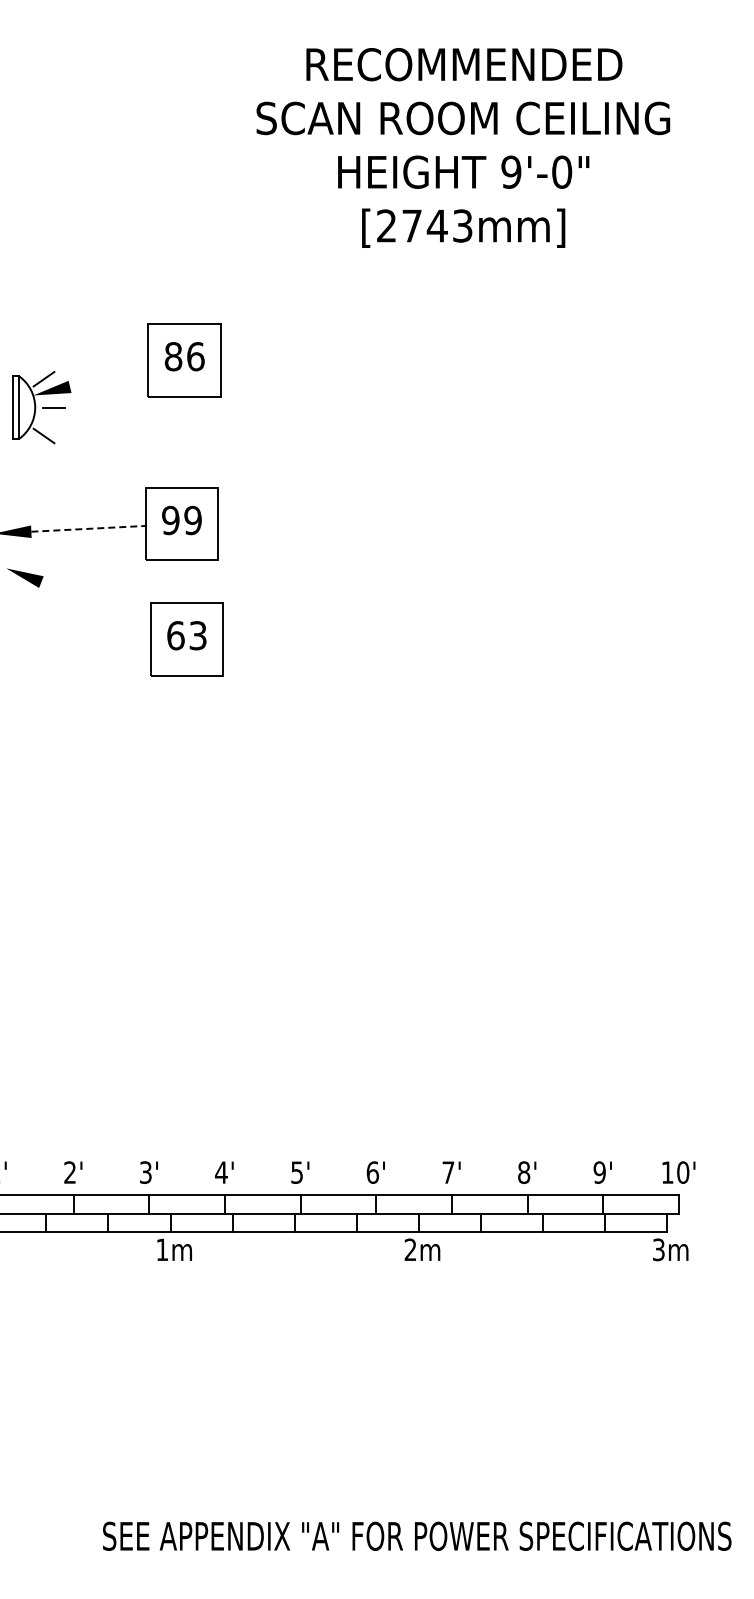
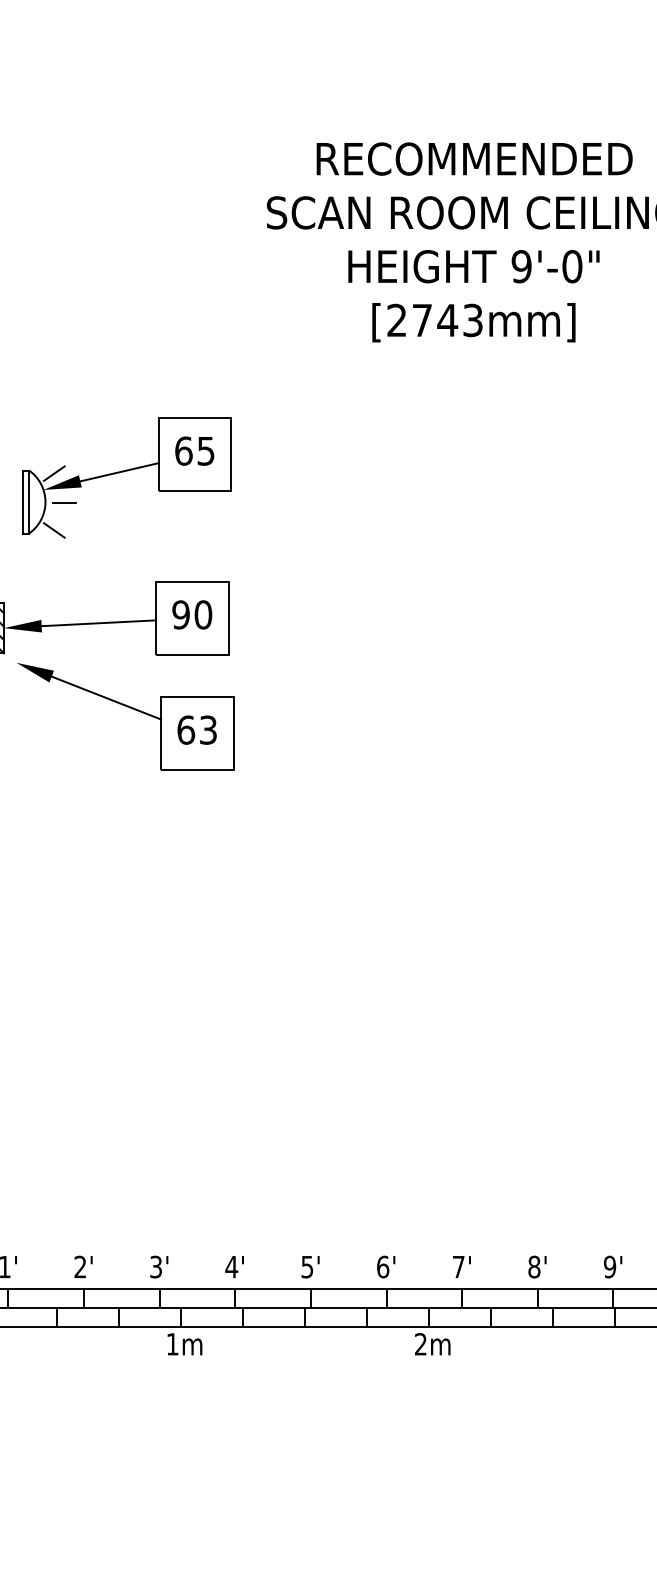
text: (184, 356) -> (194, 450), 86 -> 65
line: (109, 377) -> (119, 471), added
text: (192, 520) -> (202, 614), 99 -> 90
line: (89, 528) -> (99, 622), dashed -> solid
line: (95, 603) -> (105, 697), added

